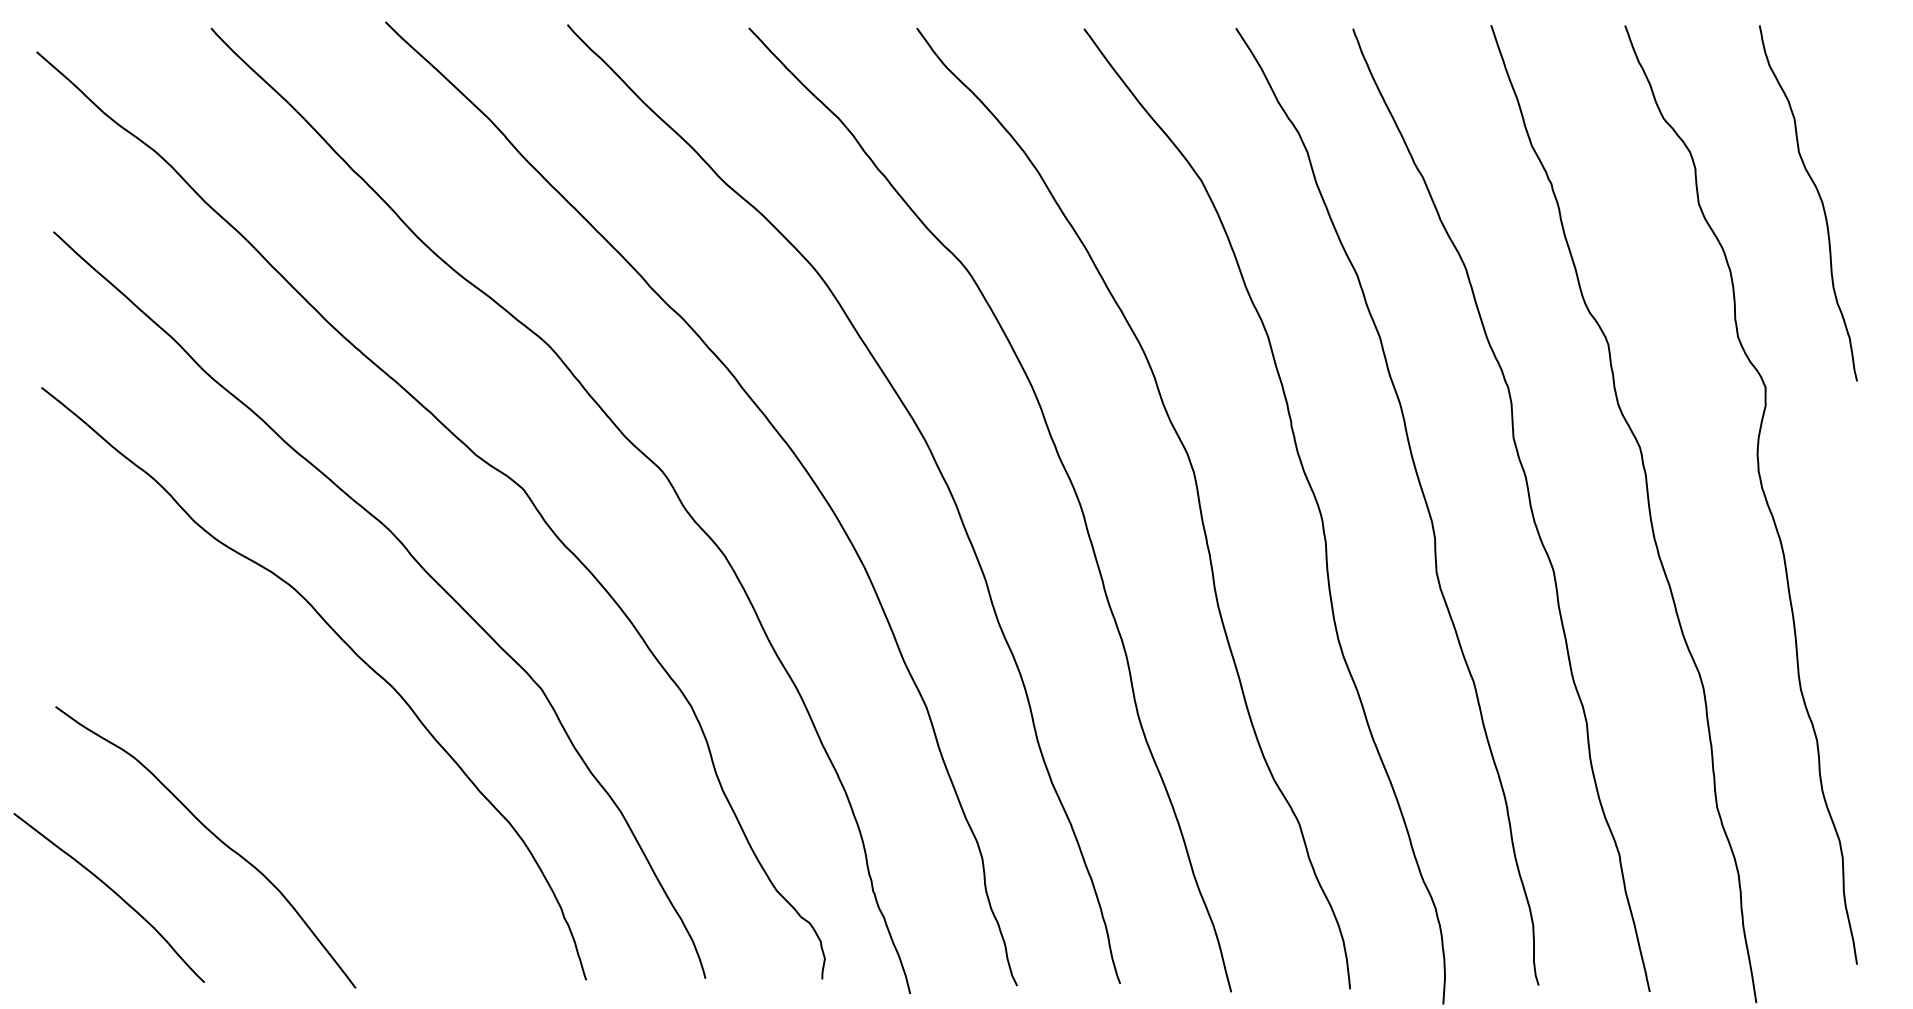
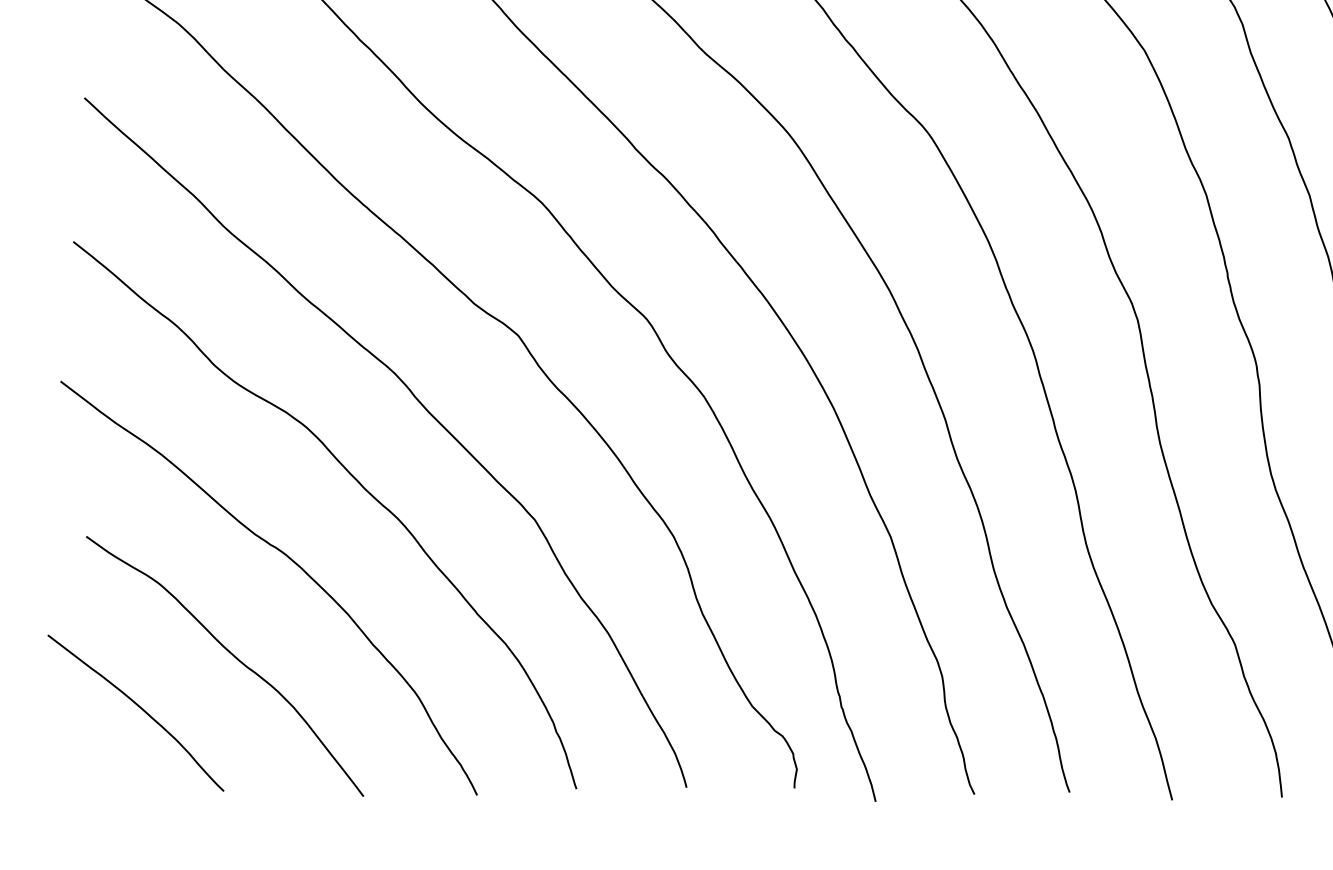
curve: (275, 731) -> (289, 559), added

